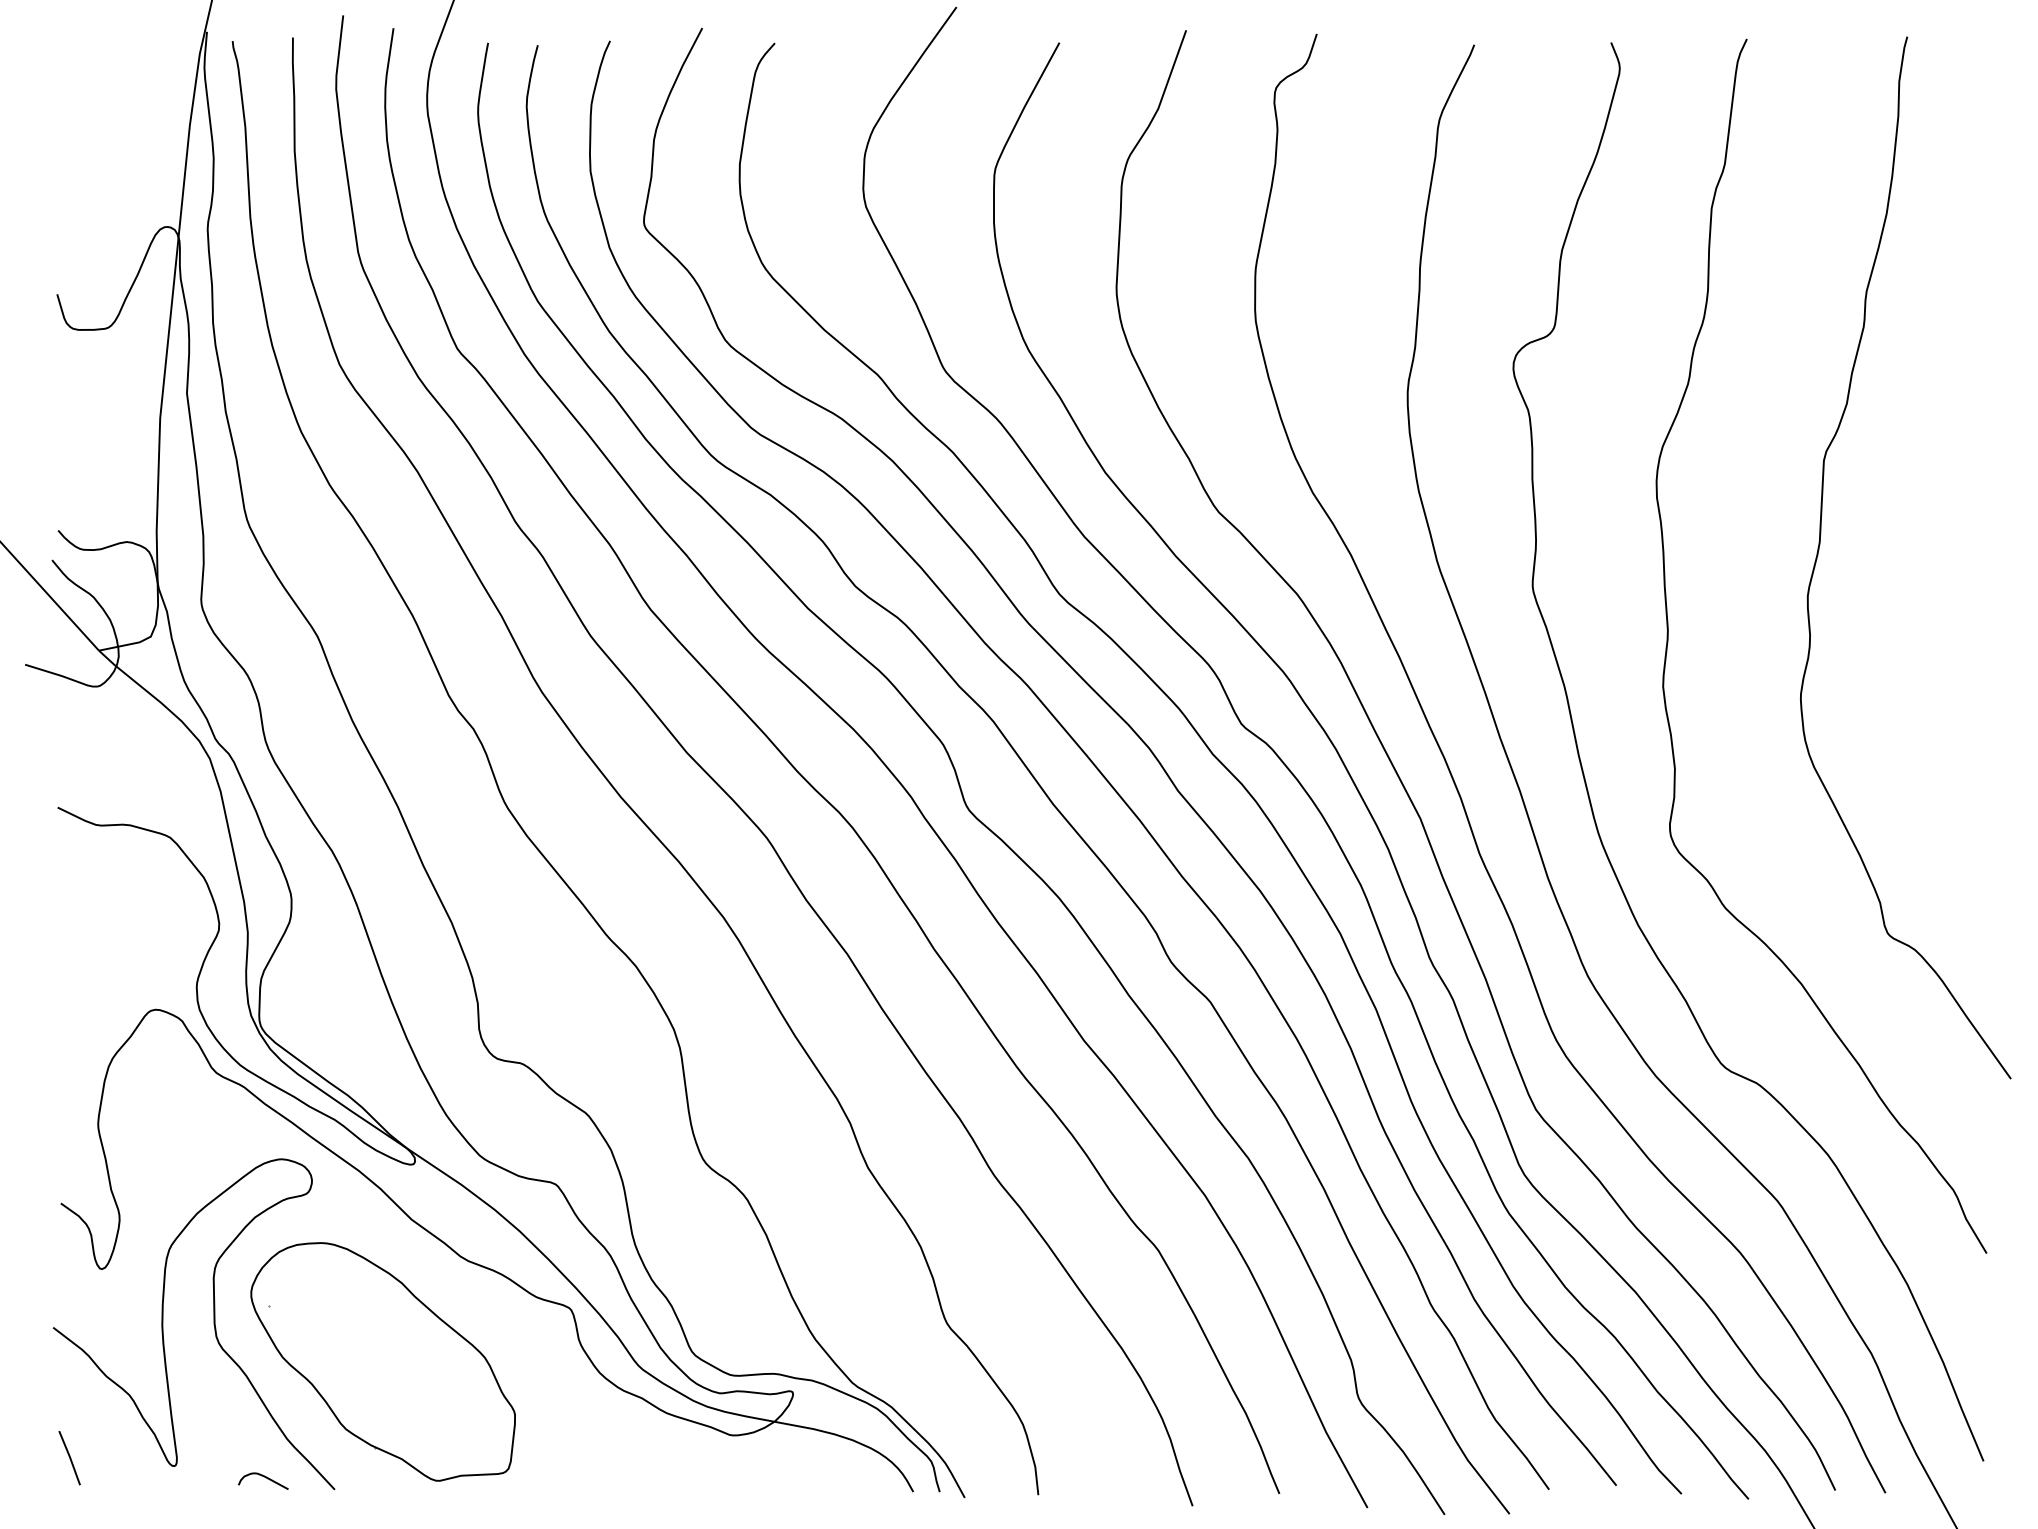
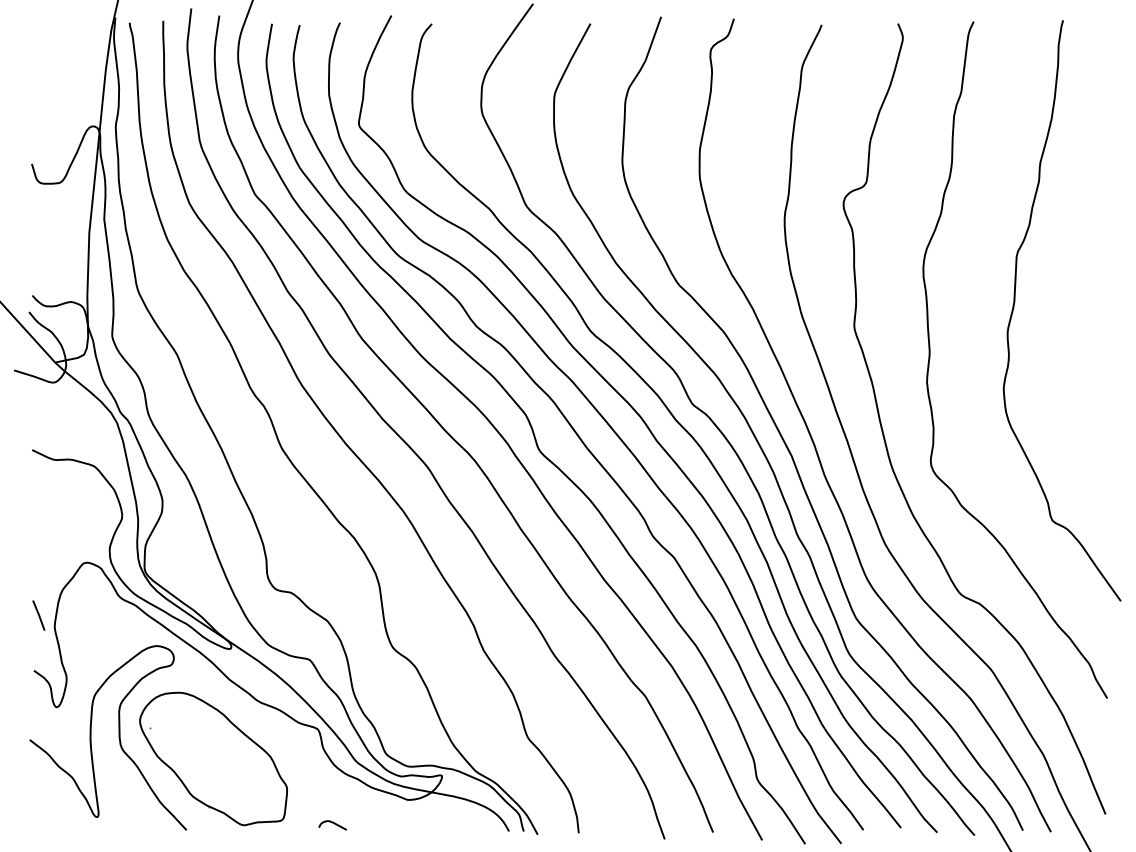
line: (69, 1457) -> (38, 615), moved
curve: (262, 1477) -> (332, 823), moved

